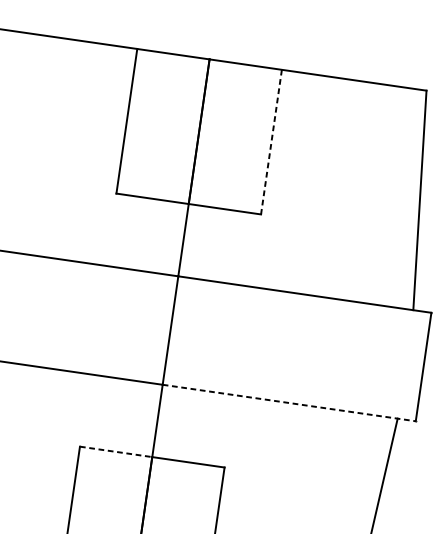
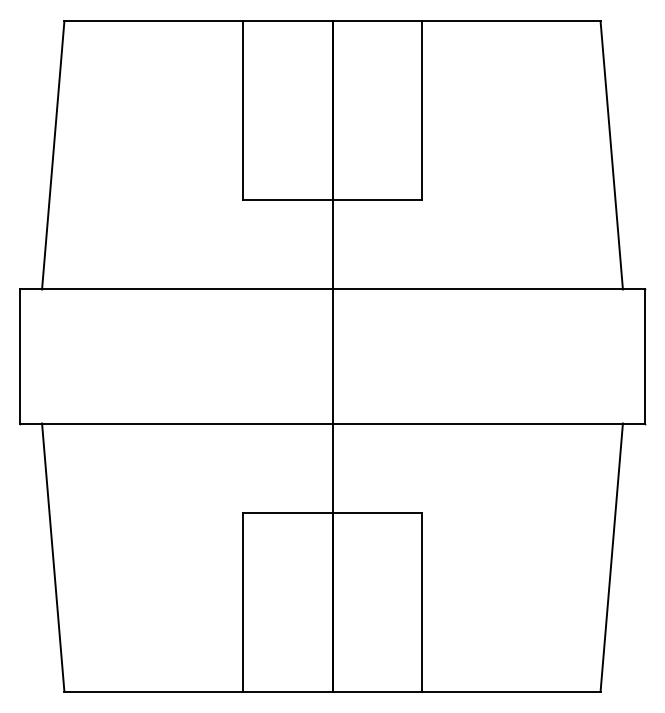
line: (271, 142) -> (421, 111), dashed -> solid
line: (289, 403) -> (489, 423), dashed -> solid
line: (115, 451) -> (287, 512), dashed -> solid

